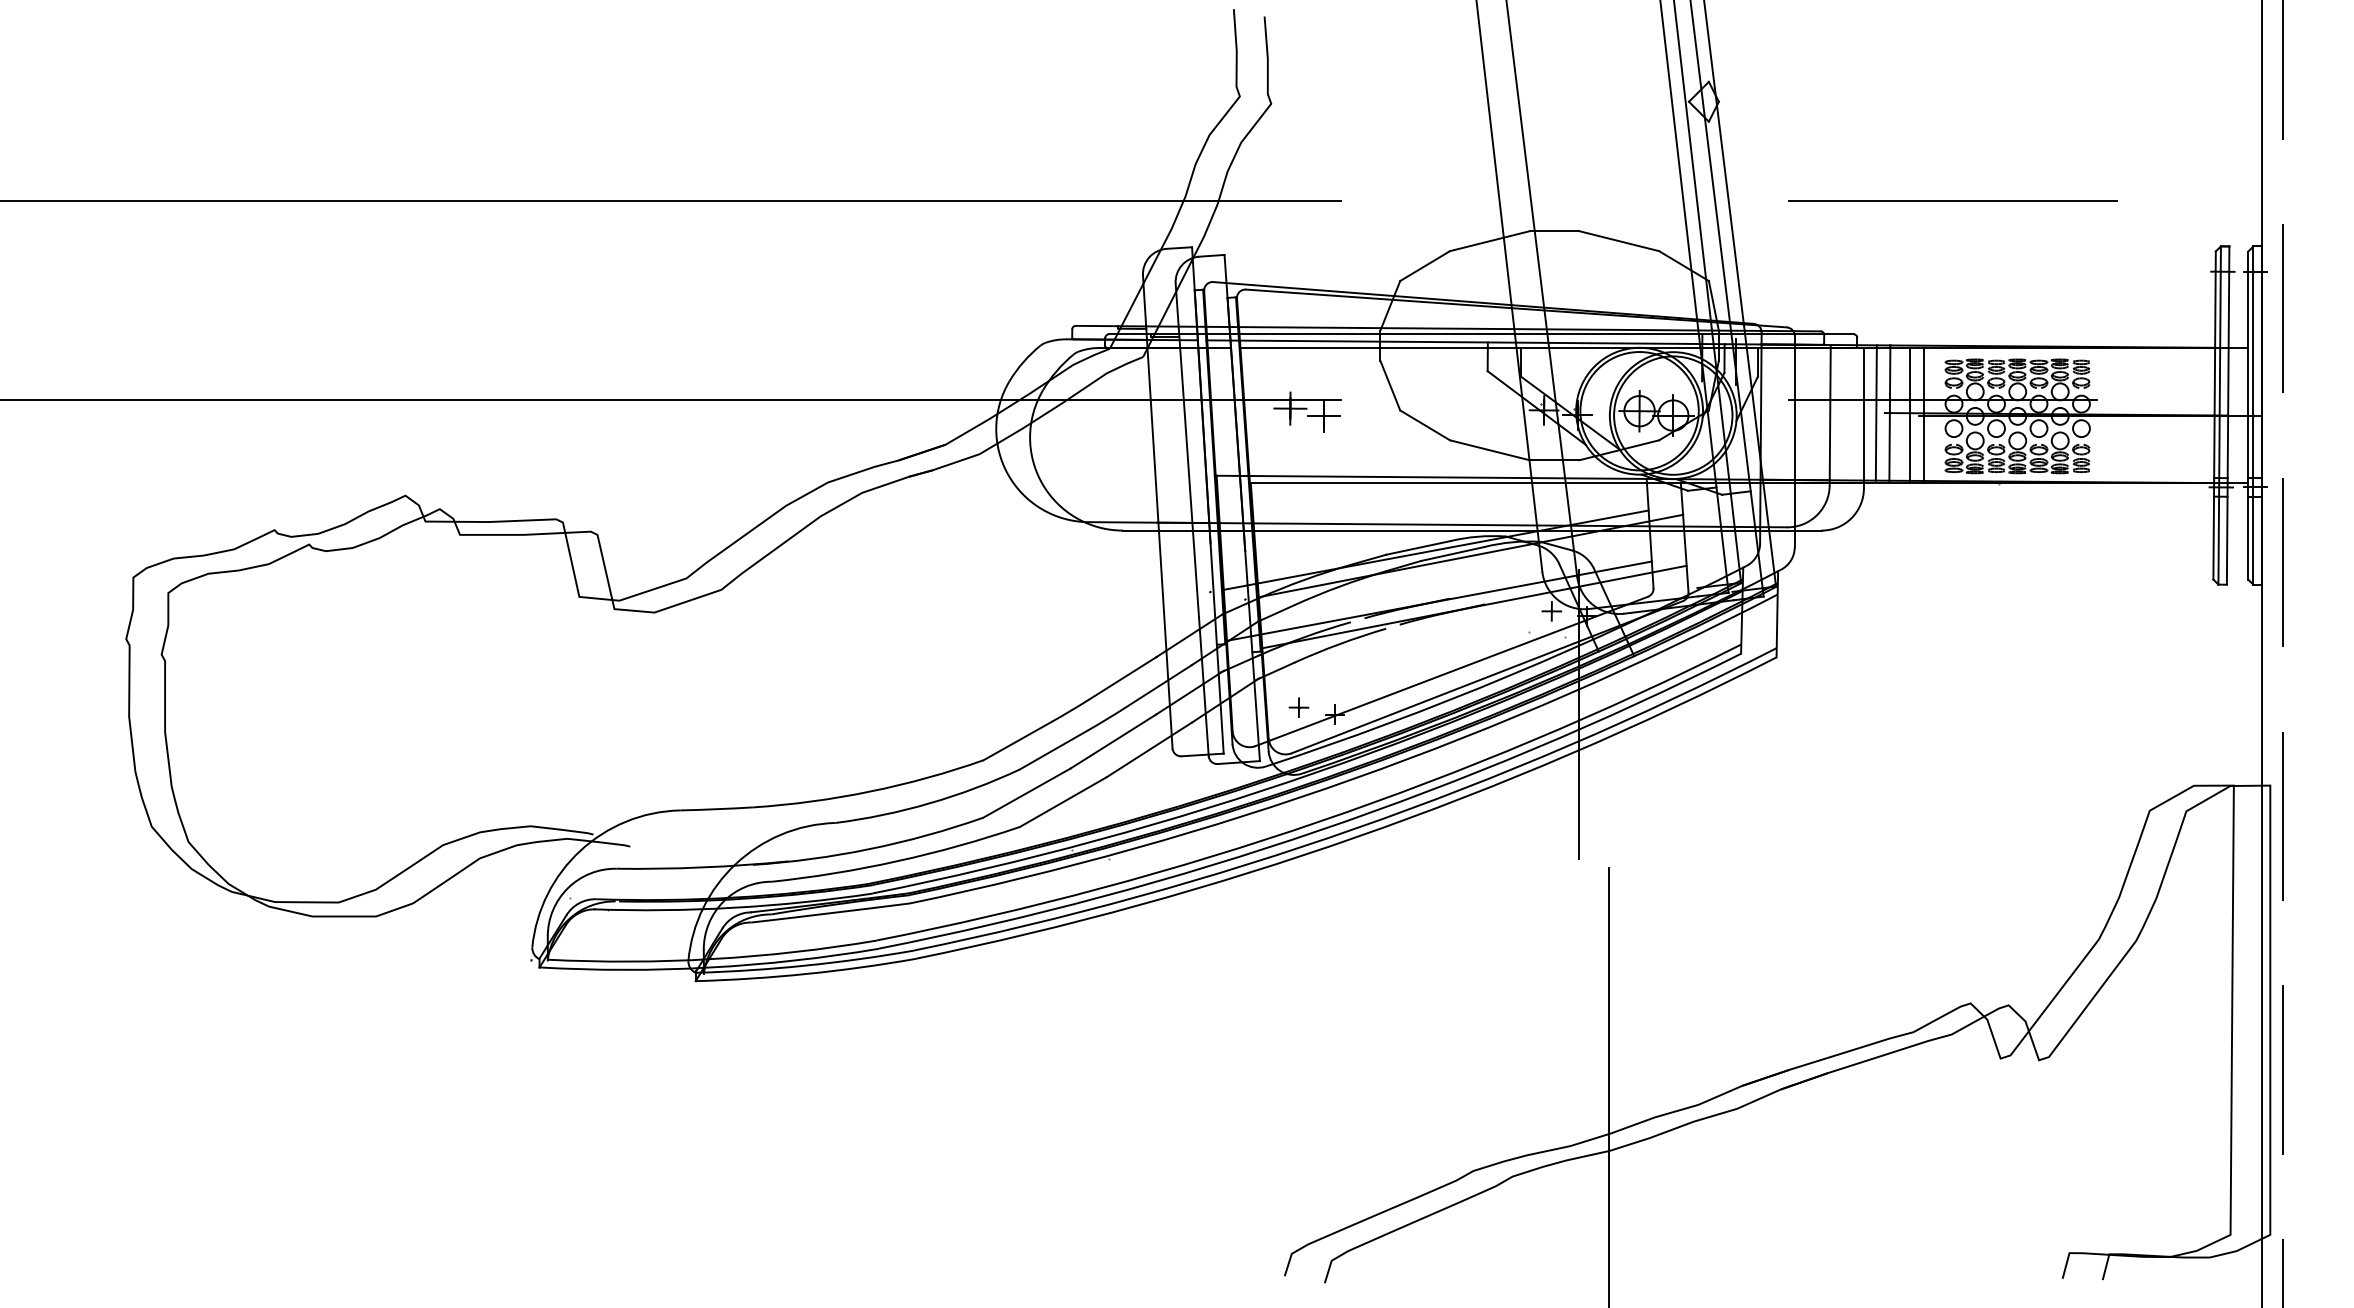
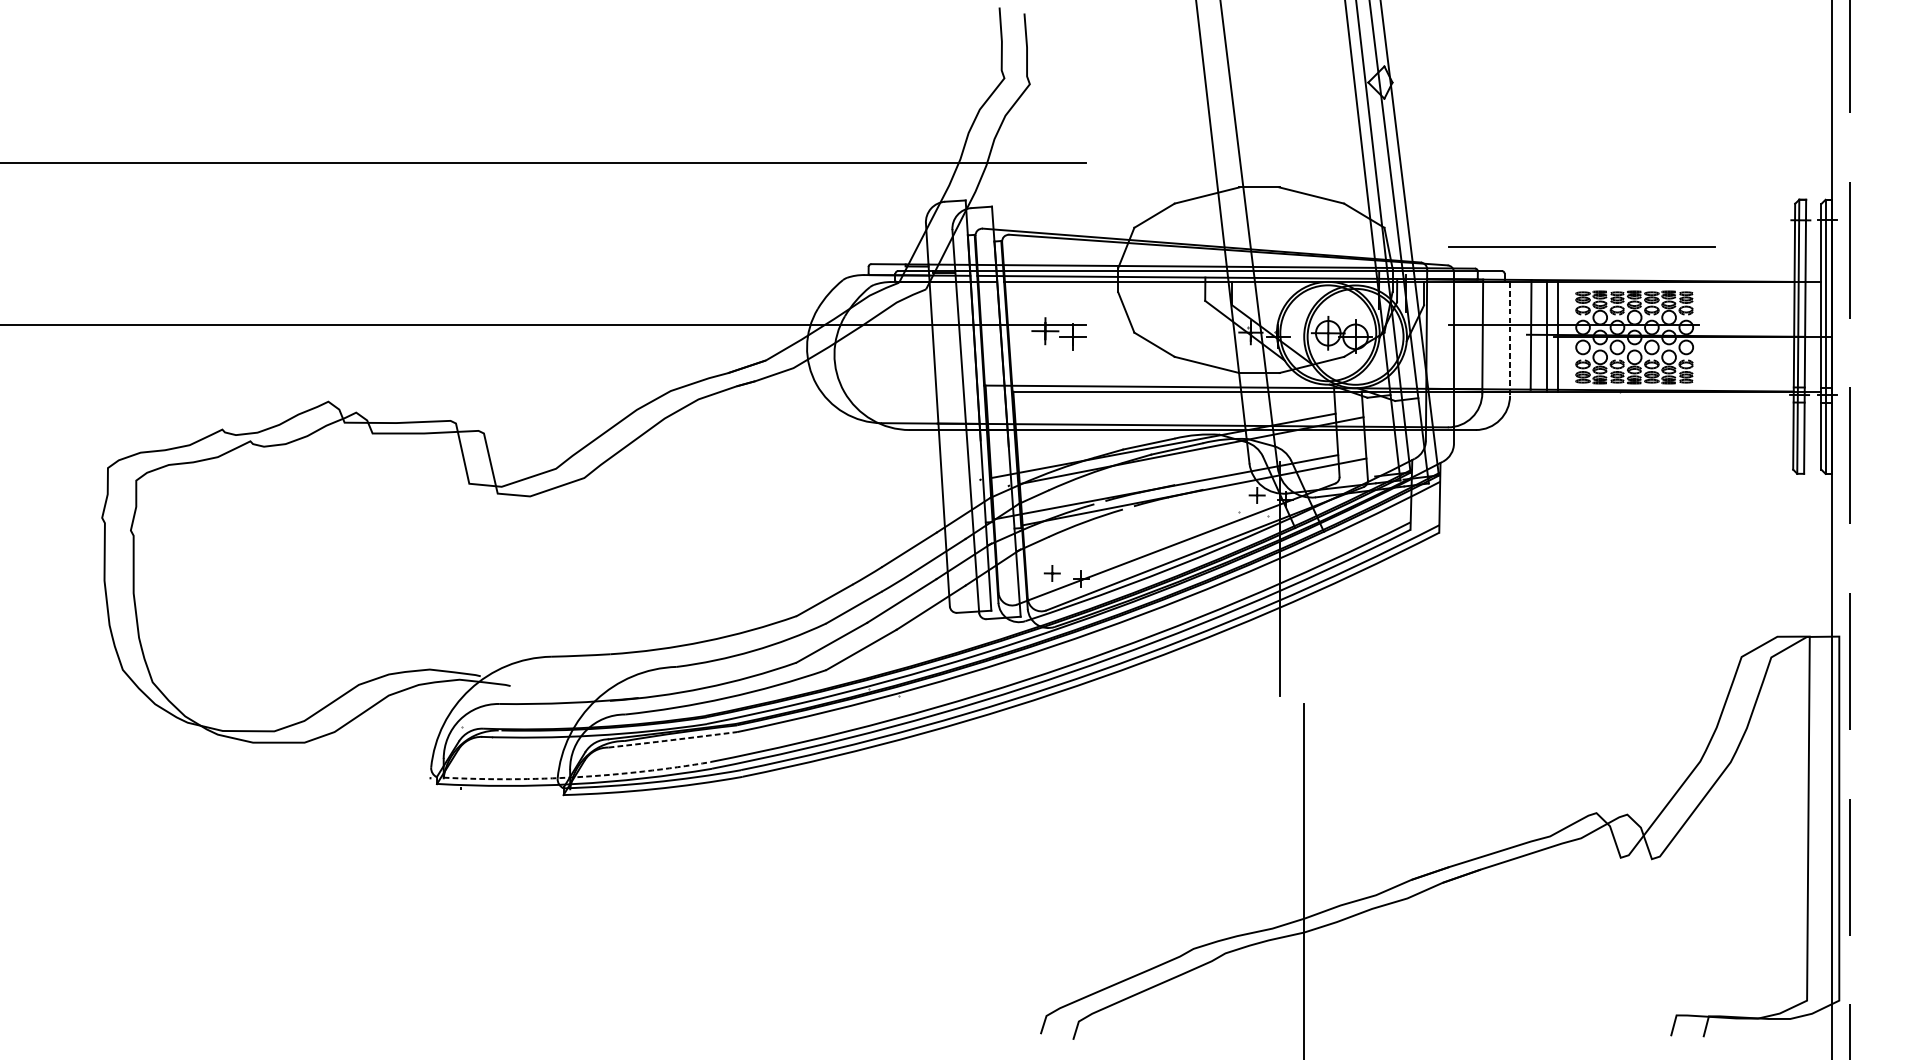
line: (1952, 200) -> (1581, 246), moved
line: (1875, 412) -> (1519, 334), removed
line: (1863, 418) -> (1509, 339), solid -> dashed
arc: (830, 913) -> (672, 740), solid -> dashed
arc: (713, 959) -> (577, 777), solid -> dashed

